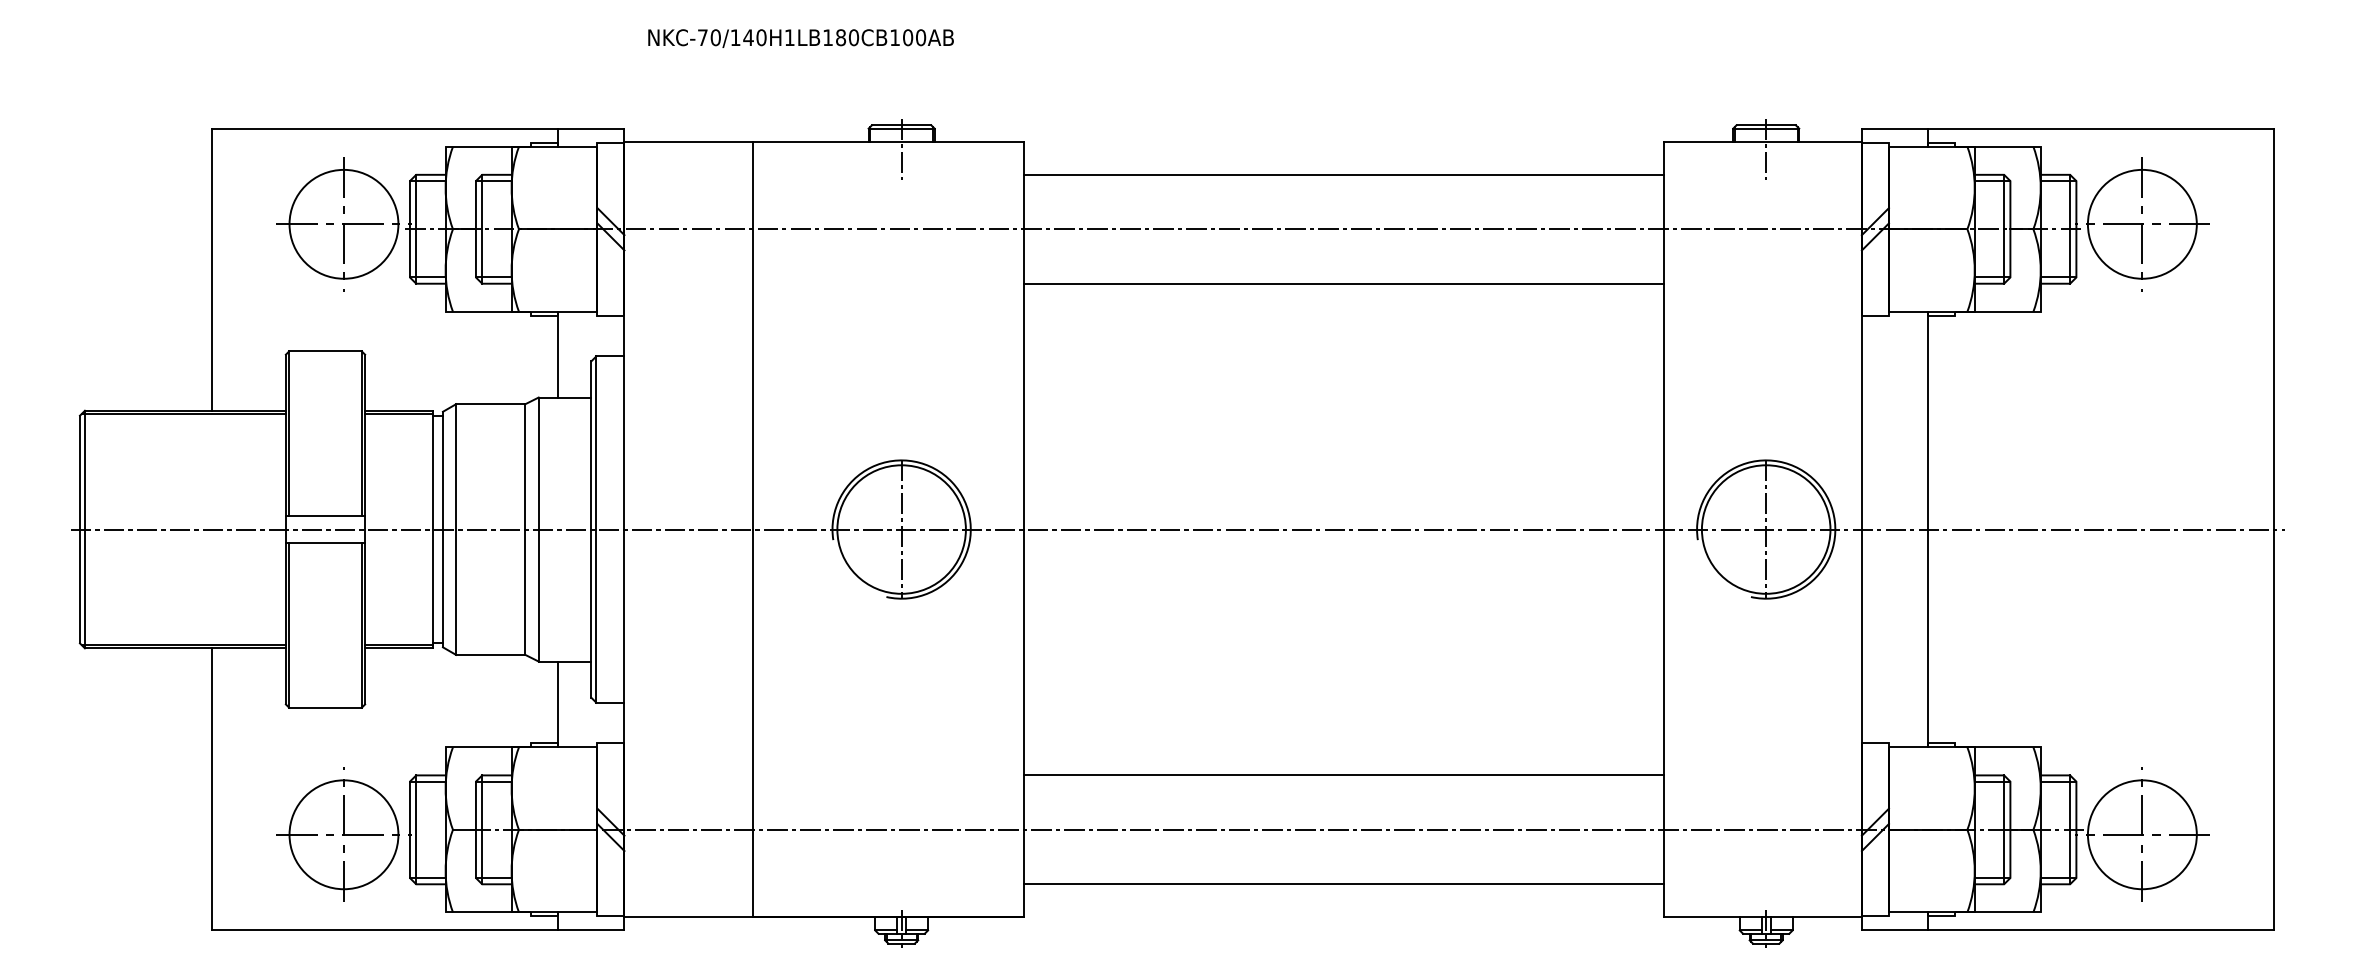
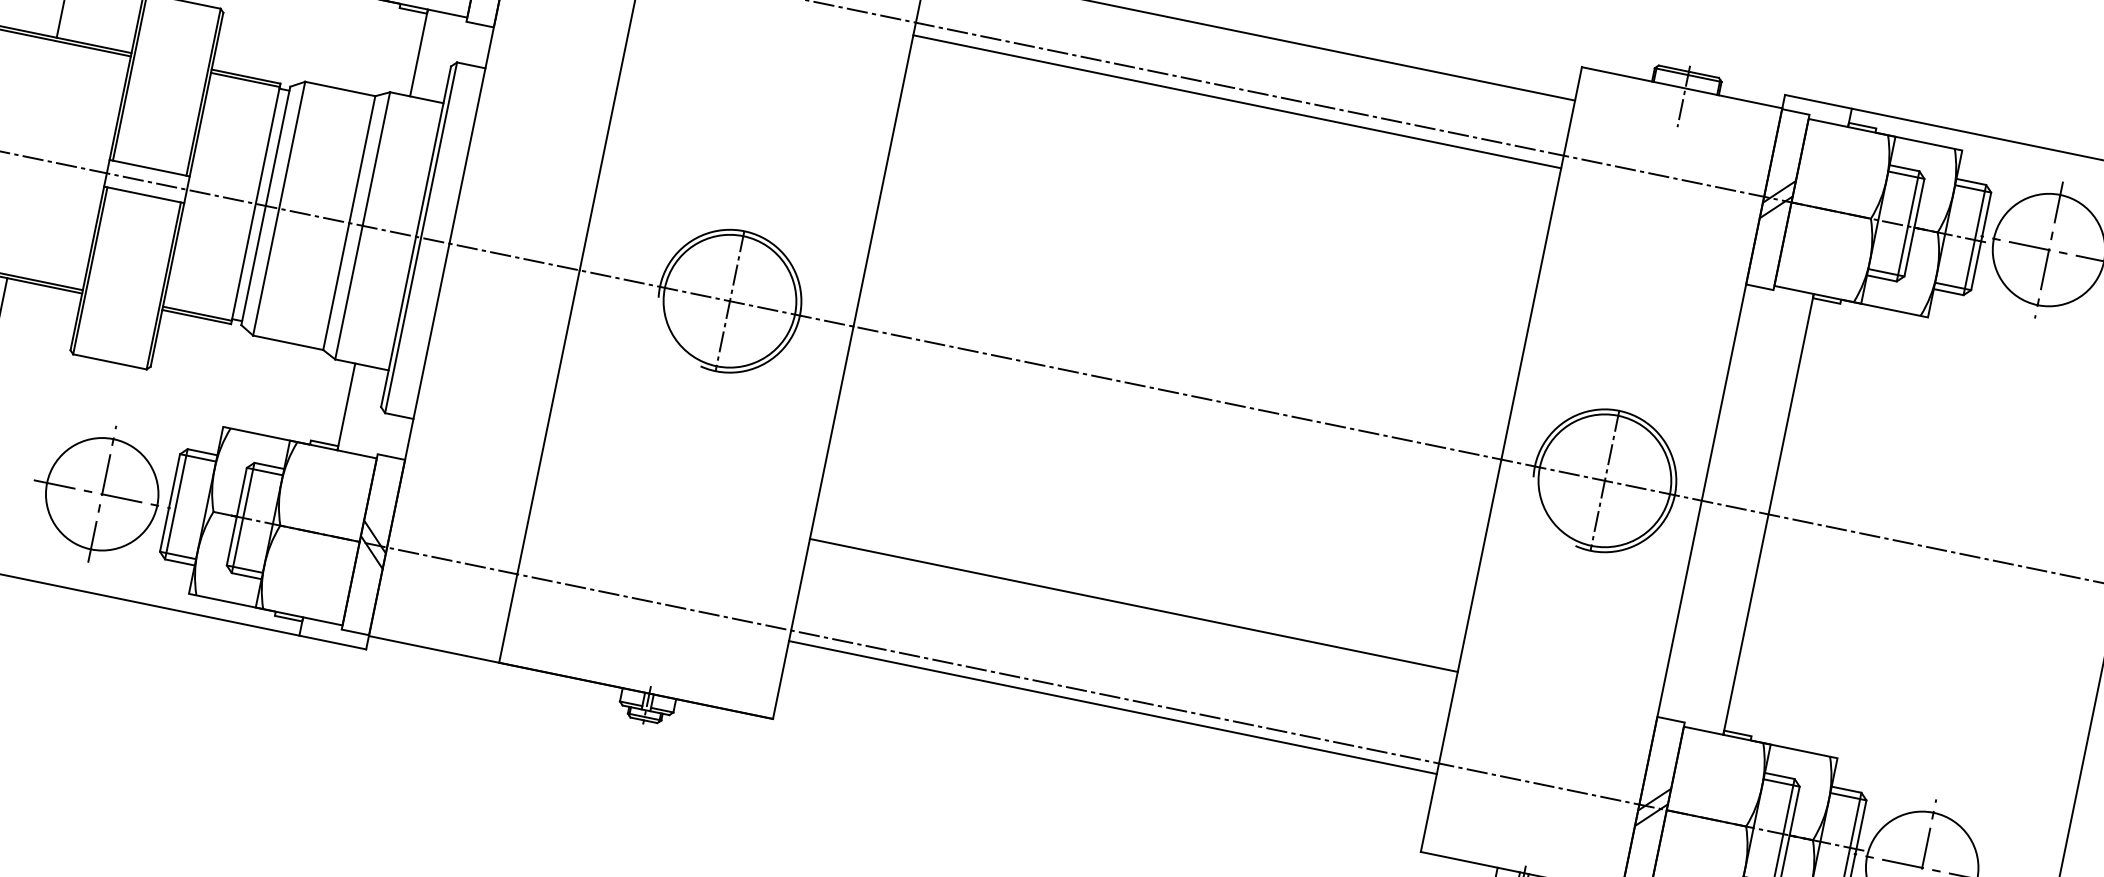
line: (1343, 283) -> (1236, 101), moved
line: (1343, 775) -> (1133, 605), moved
line: (1343, 884) -> (1112, 707), moved

